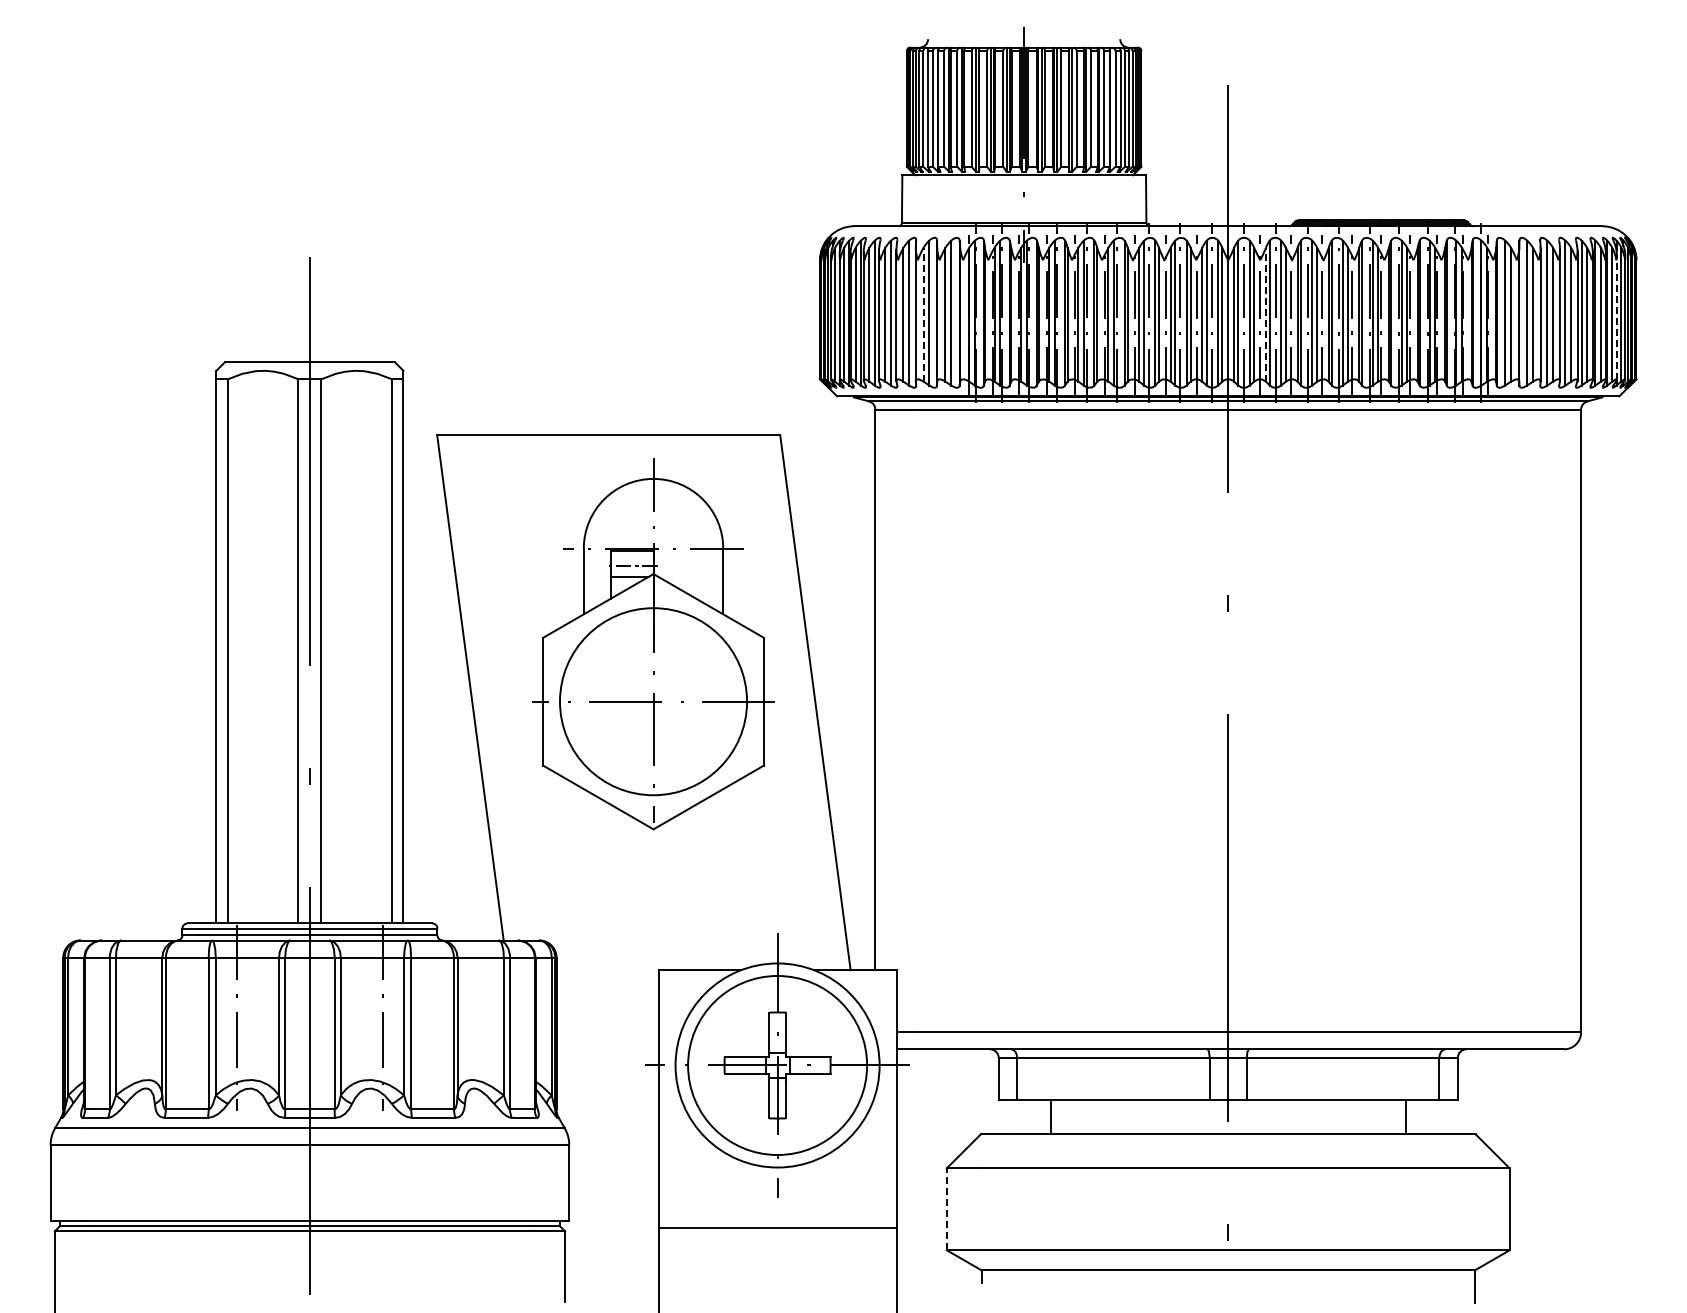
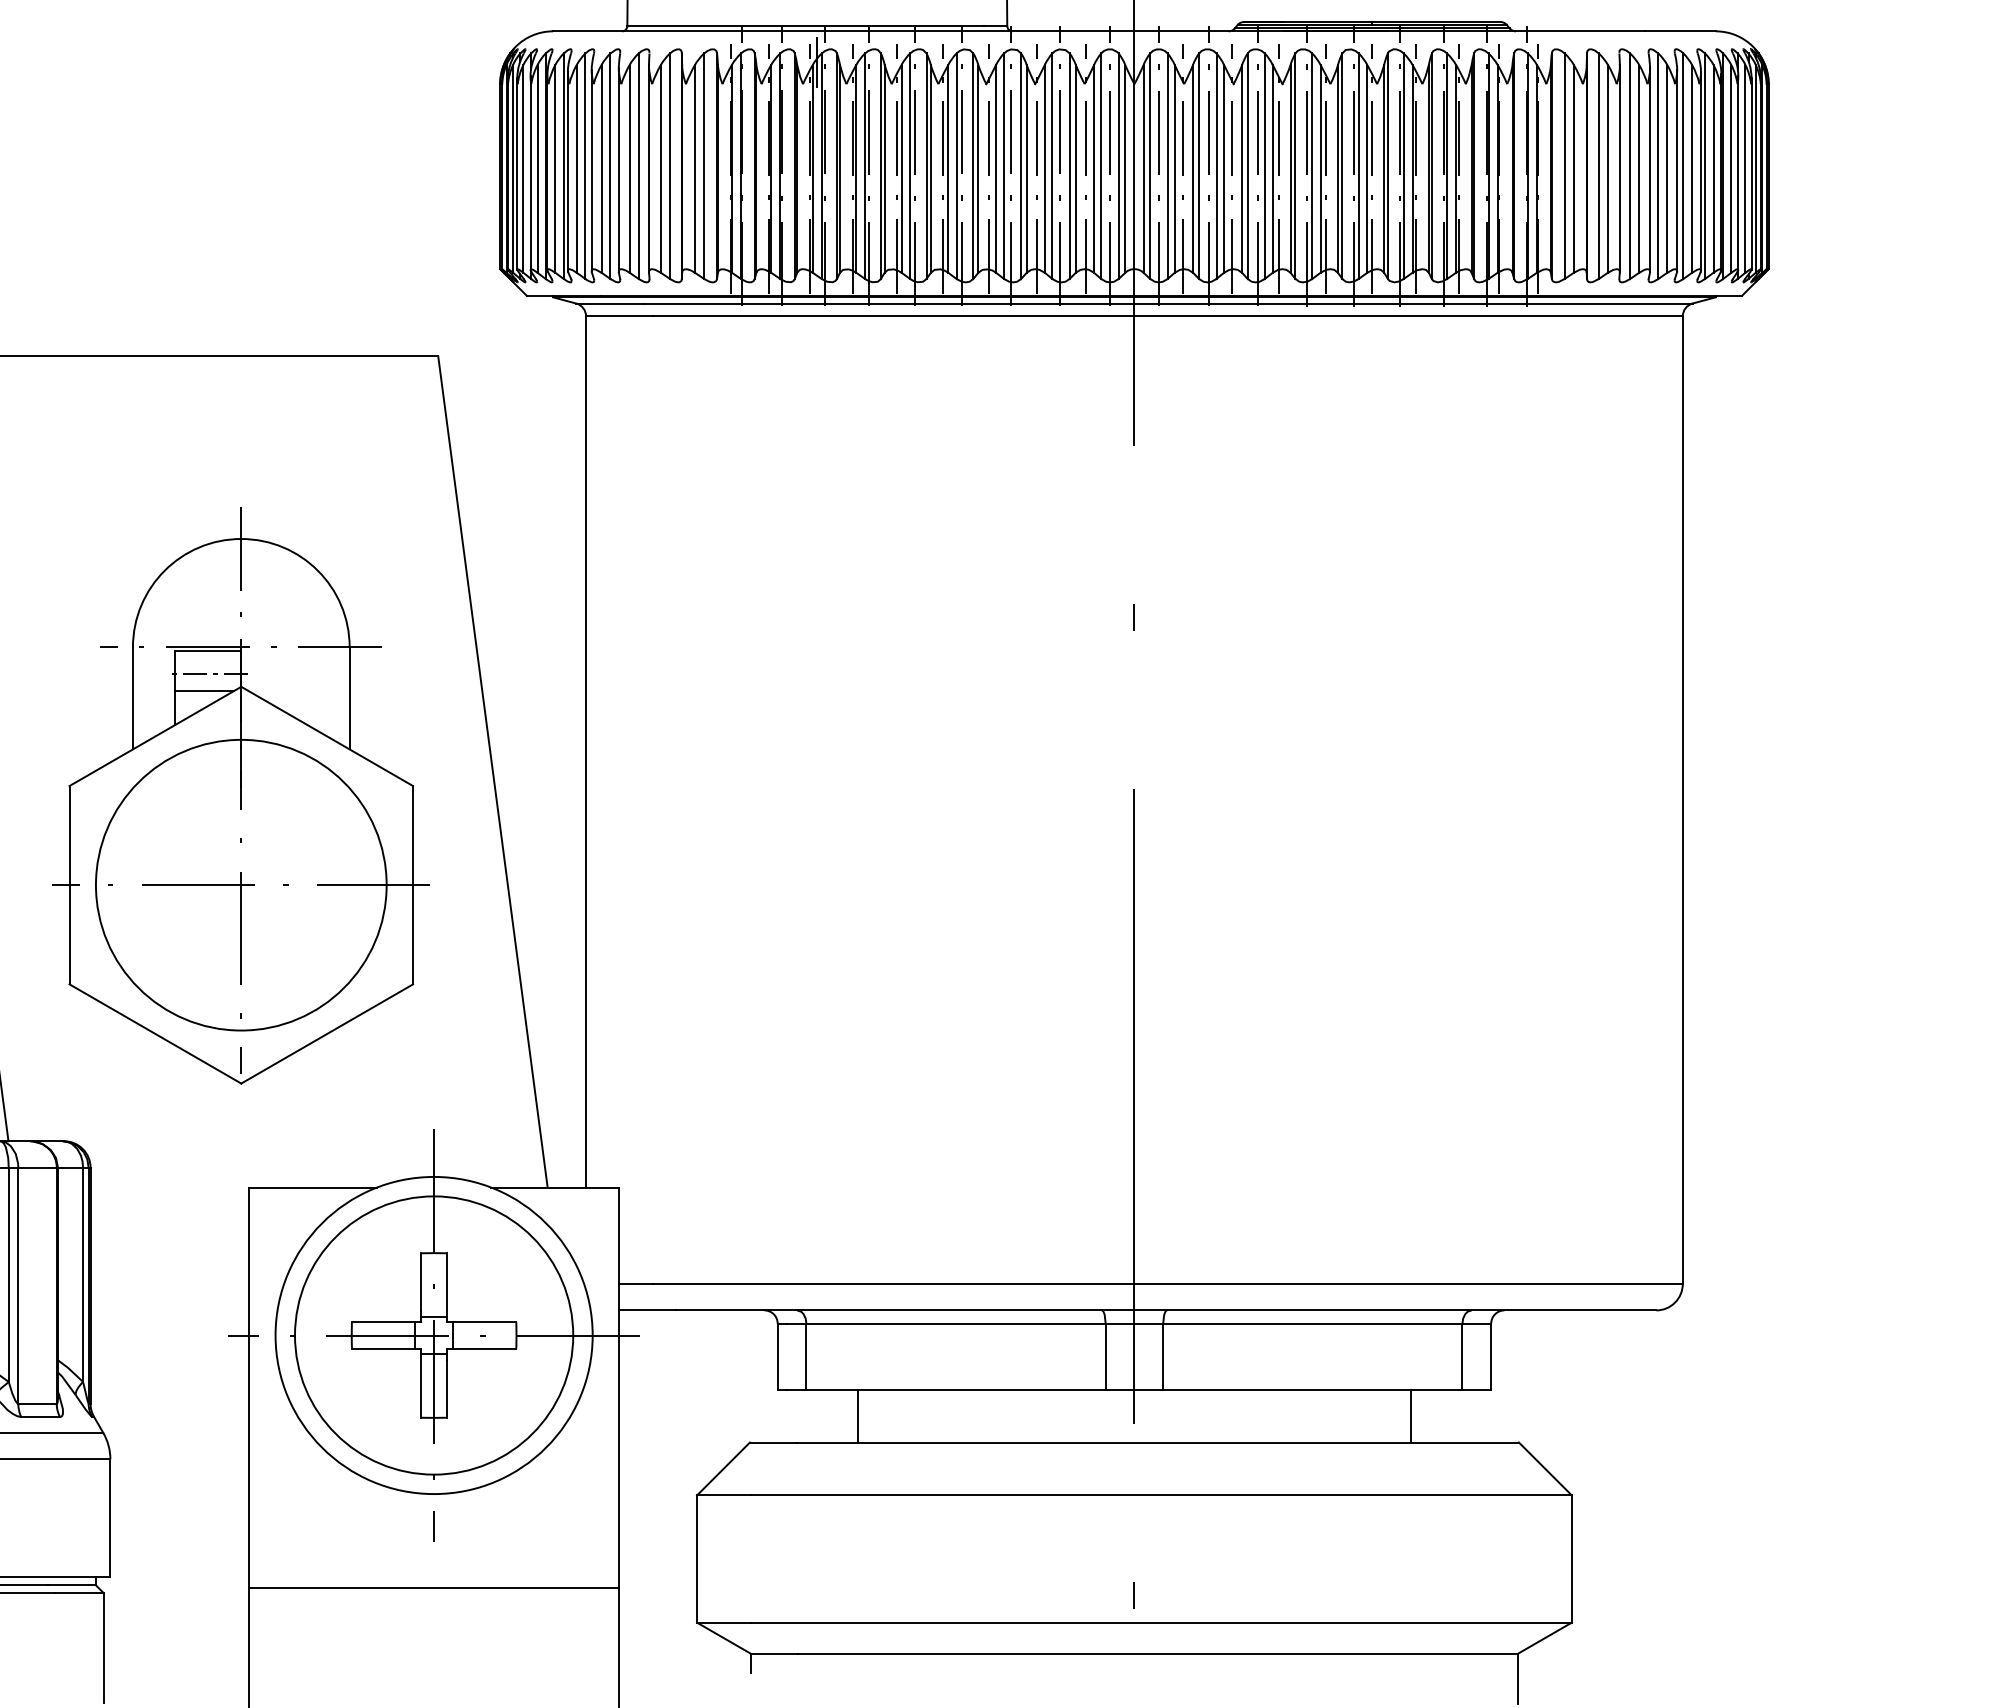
line: (923, 314) -> (660, 168), dashed -> solid
line: (1265, 314) -> (1192, 168), dashed -> solid
line: (1616, 316) -> (1737, 171), dashed -> solid
part: (653, 644) -> (241, 796), moved
line: (946, 1209) -> (696, 1559), dashed -> solid

